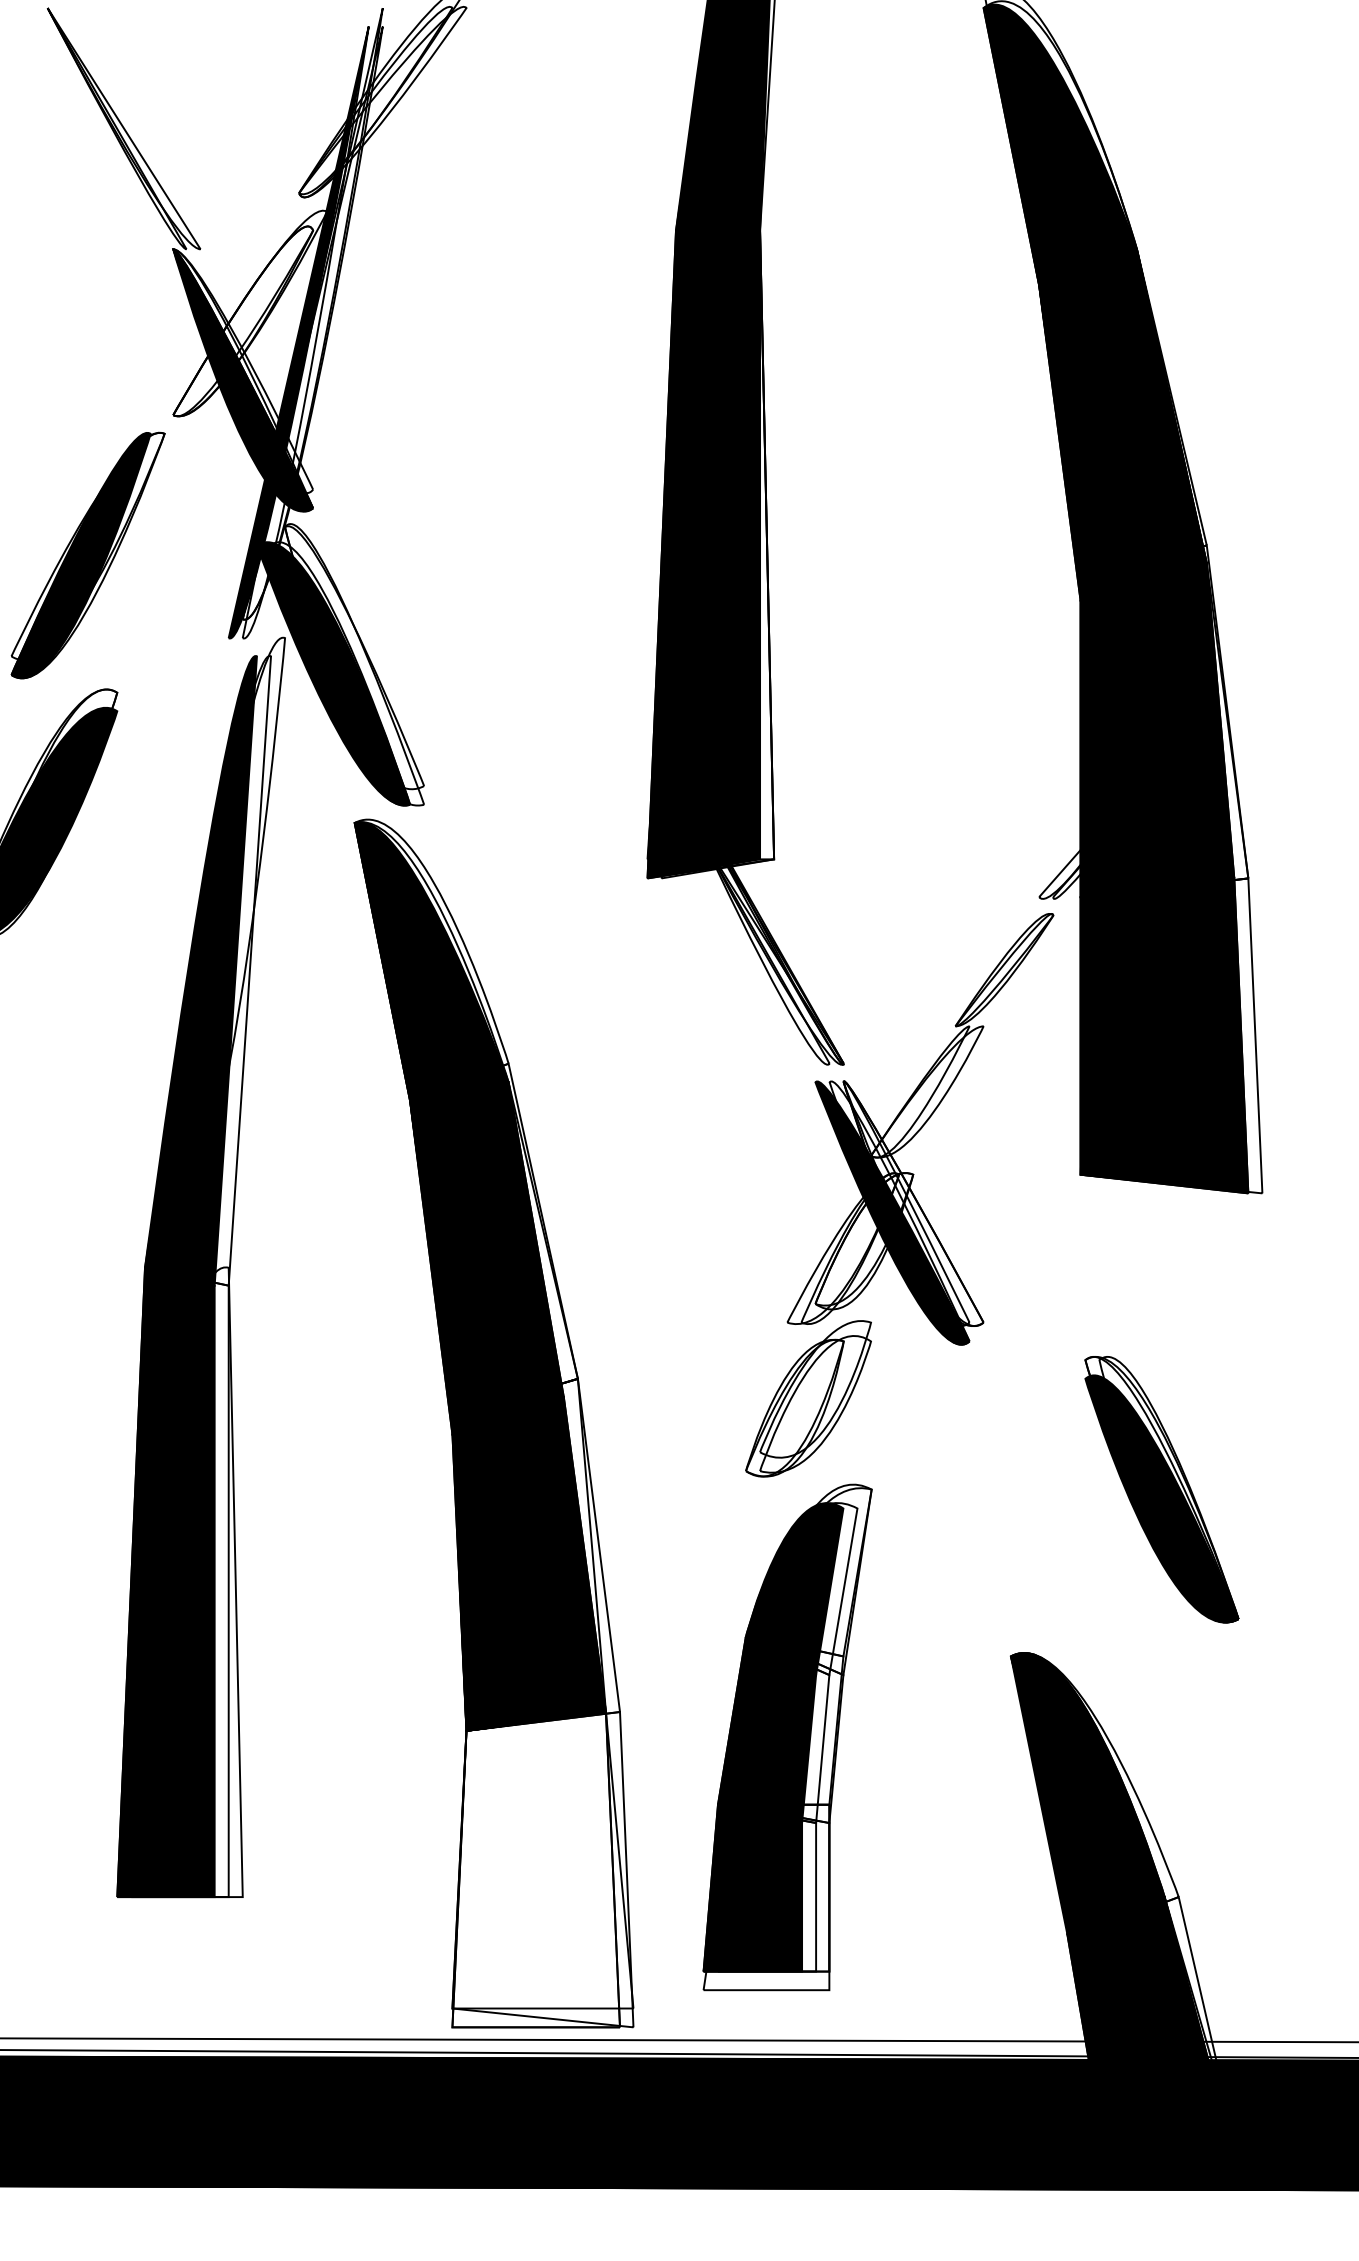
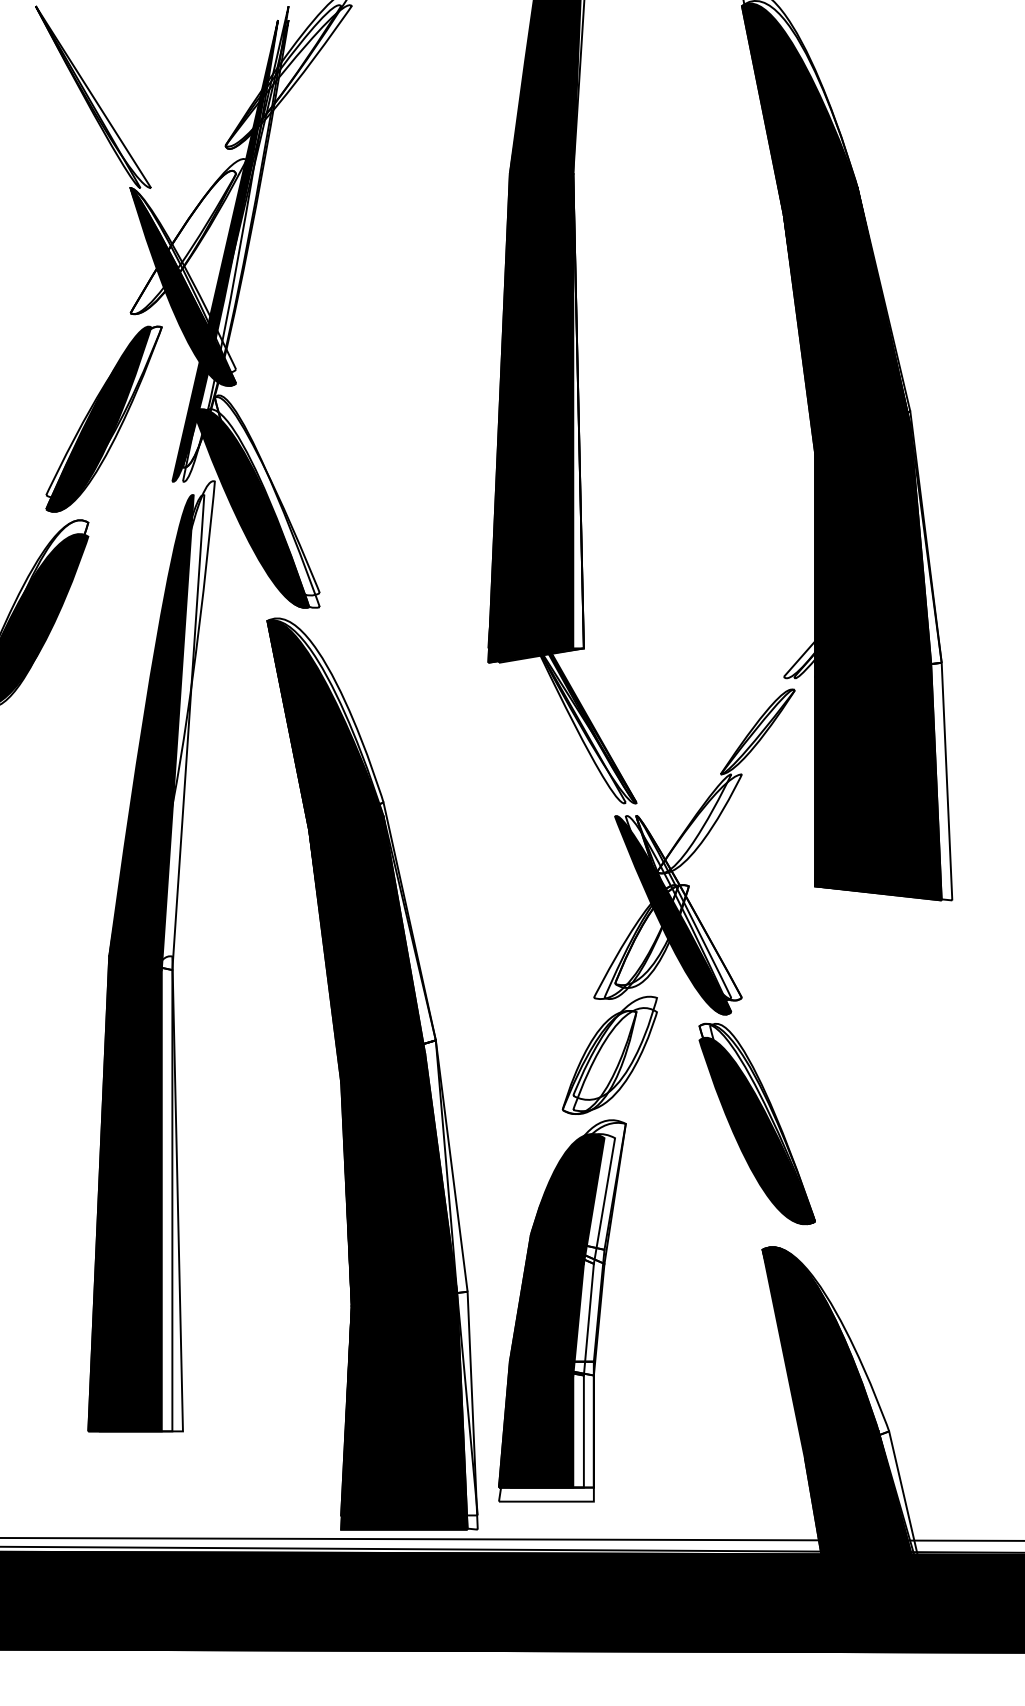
part: (87, 555) -> (103, 419), moved
part: (1161, 1489) -> (756, 1123), moved
part: (787, 1737) -> (562, 1310), moved
fill: (536, 1869) -> (404, 1410), added

